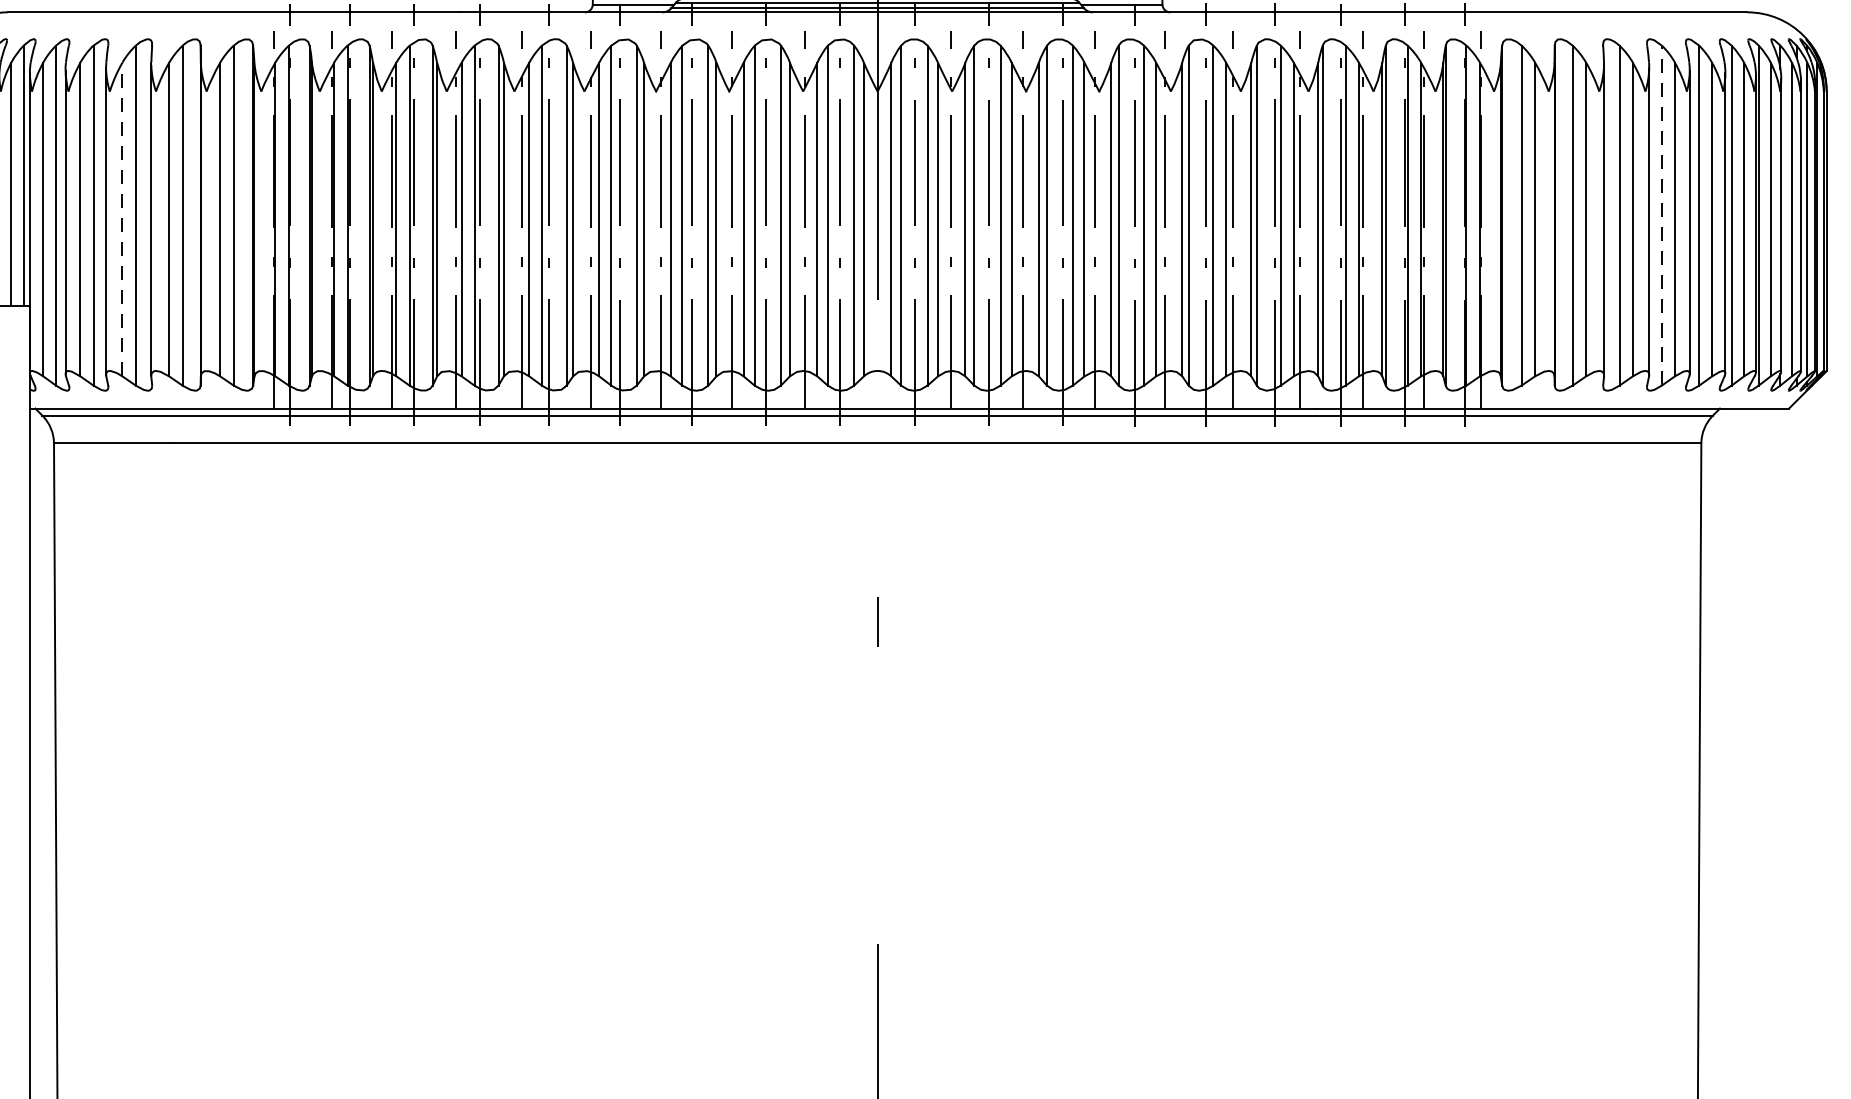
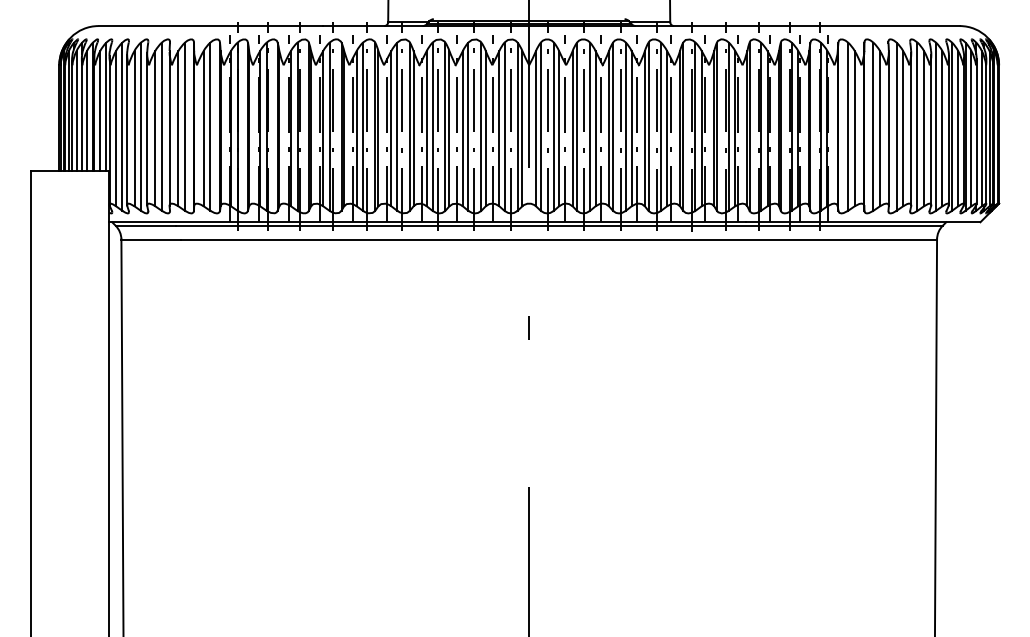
line: (1661, 215) -> (917, 126), dashed -> solid
line: (122, 219) -> (155, 128), dashed -> solid

